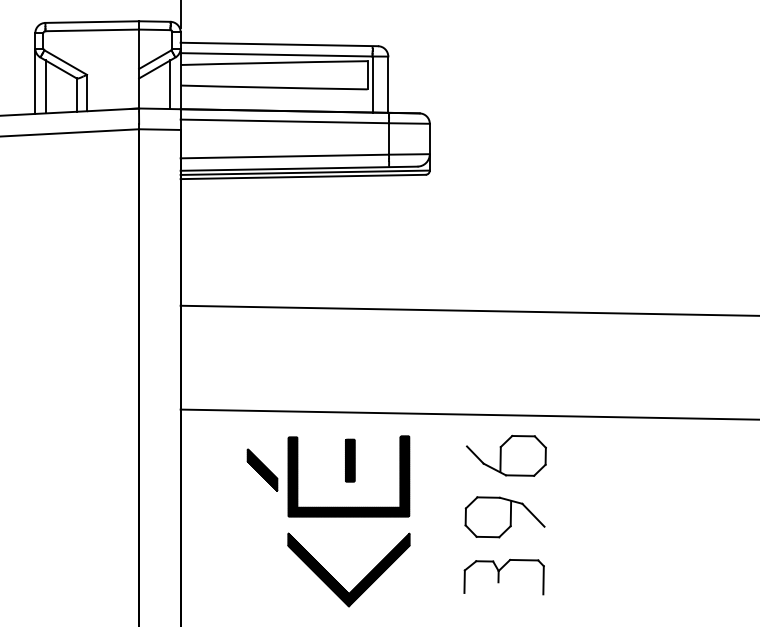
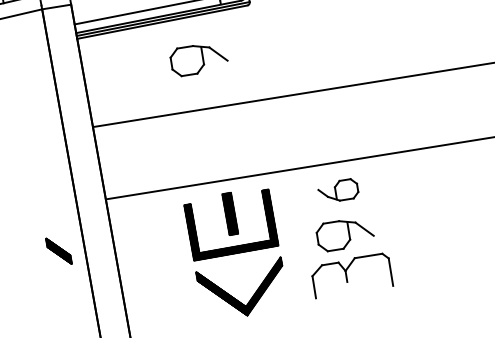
part: (344, 237) -> (198, 59), added
part: (506, 455) -> (338, 190), size x0.7
part: (350, 460) -> (230, 213), size x1.4
part: (262, 469) -> (58, 250), moved
part: (503, 576) -> (351, 275), size x1.4

